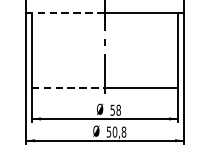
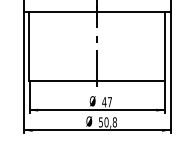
line: (65, 13) -> (60, 12), dashed -> solid
line: (68, 87) -> (63, 81), dashed -> solid
text: (116, 110) -> (107, 102), 58 -> 47

